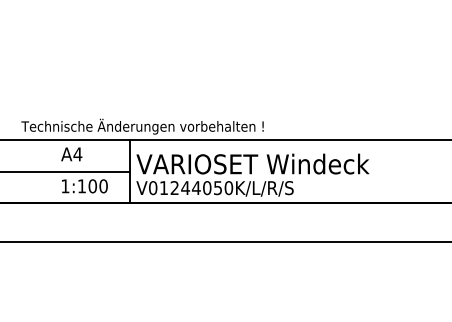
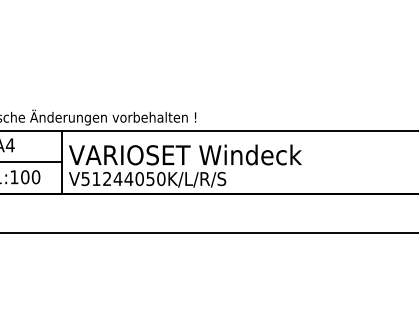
text: (153, 188) -> (85, 179), V01244050K/L/R/S -> V51244050K/L/R/S

